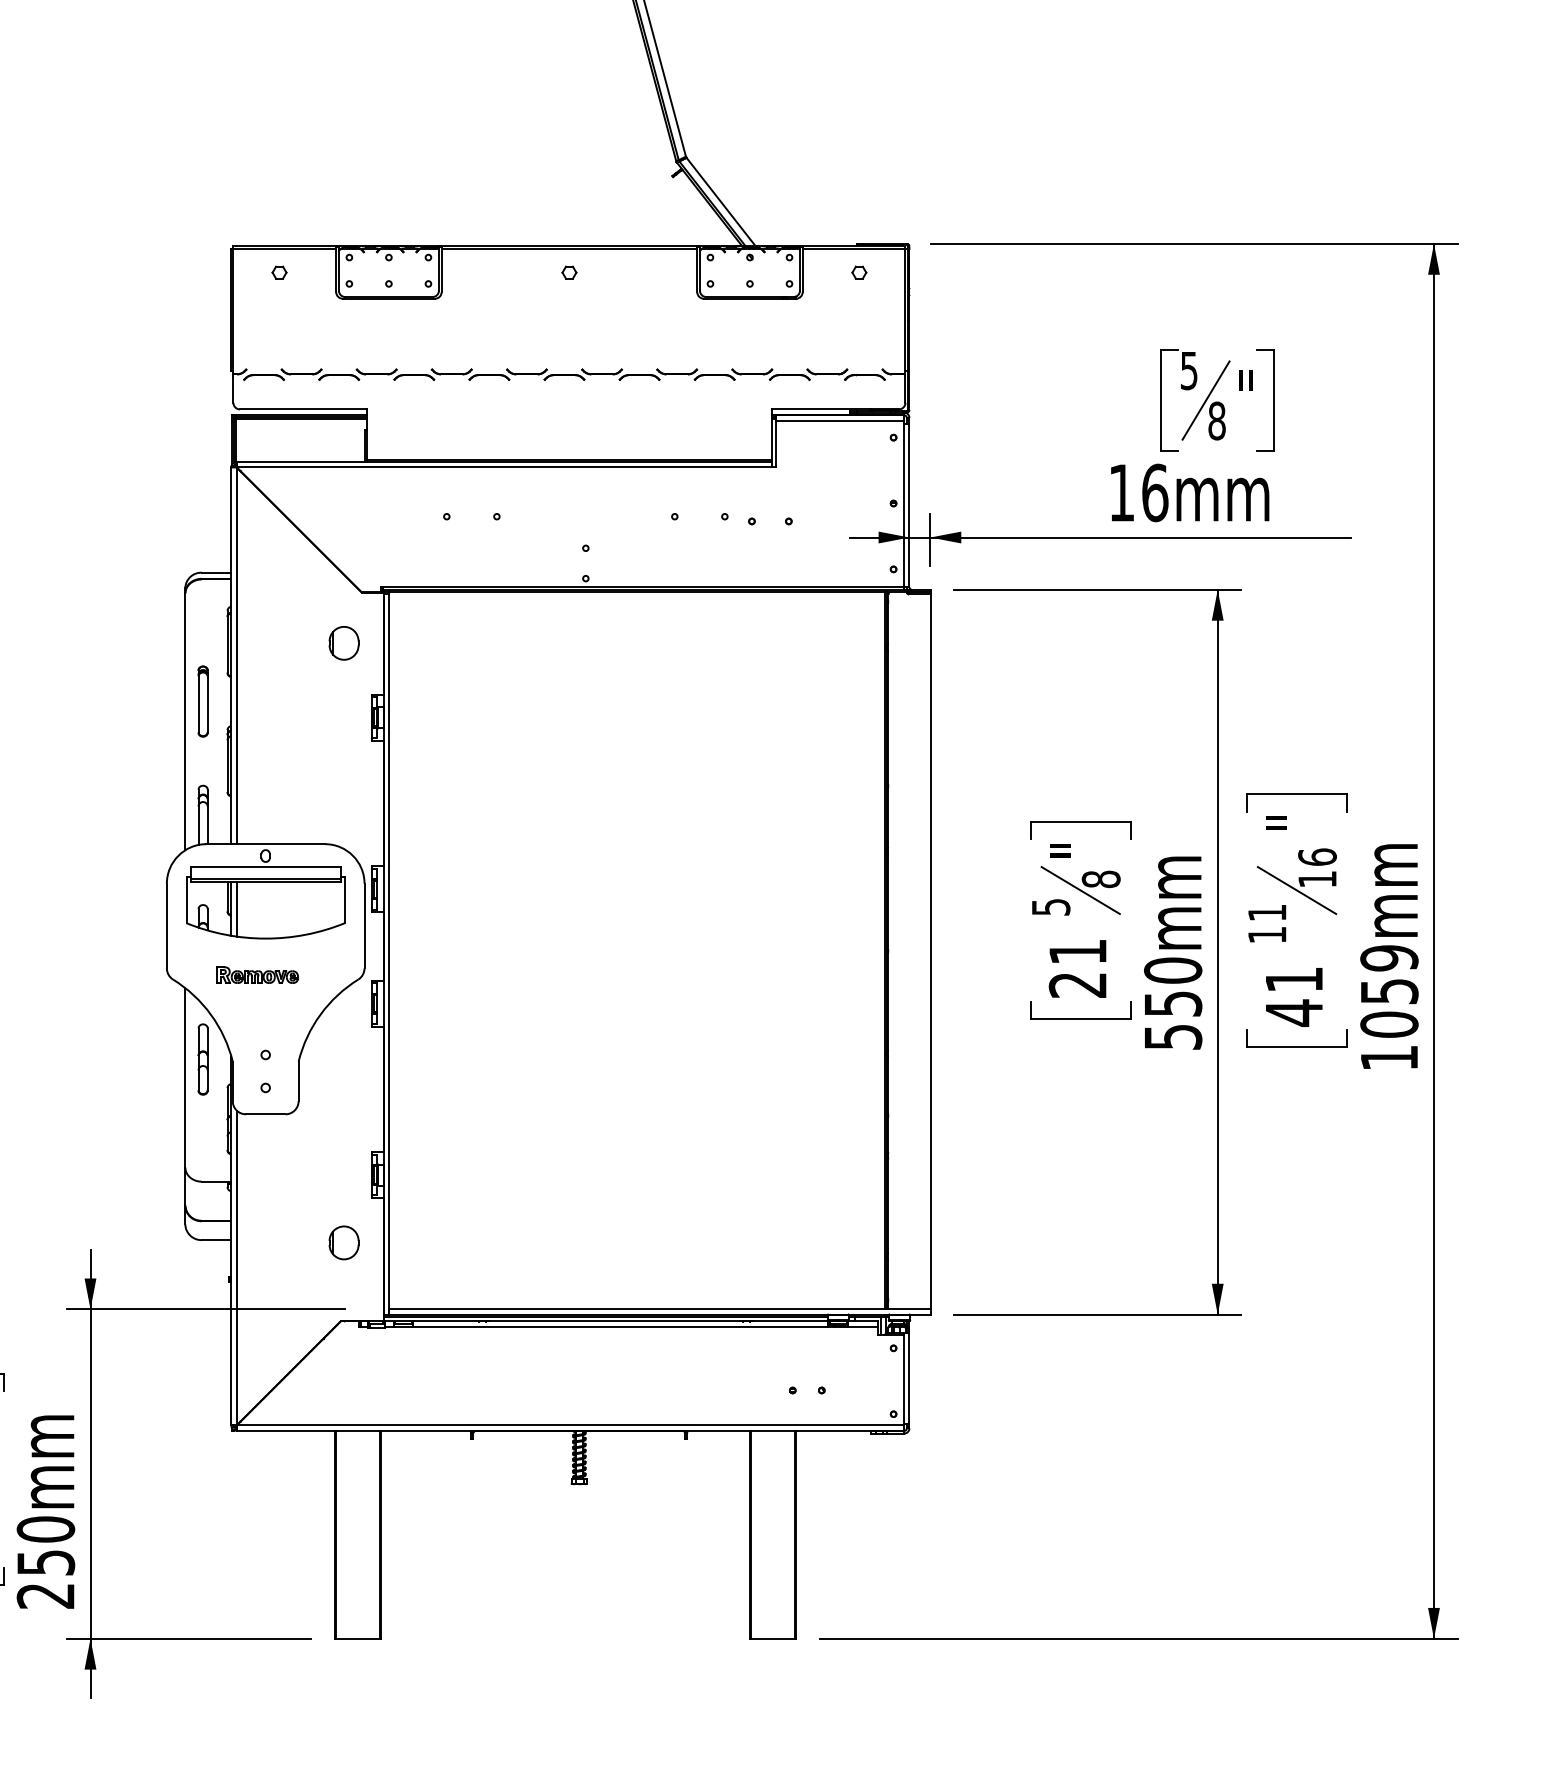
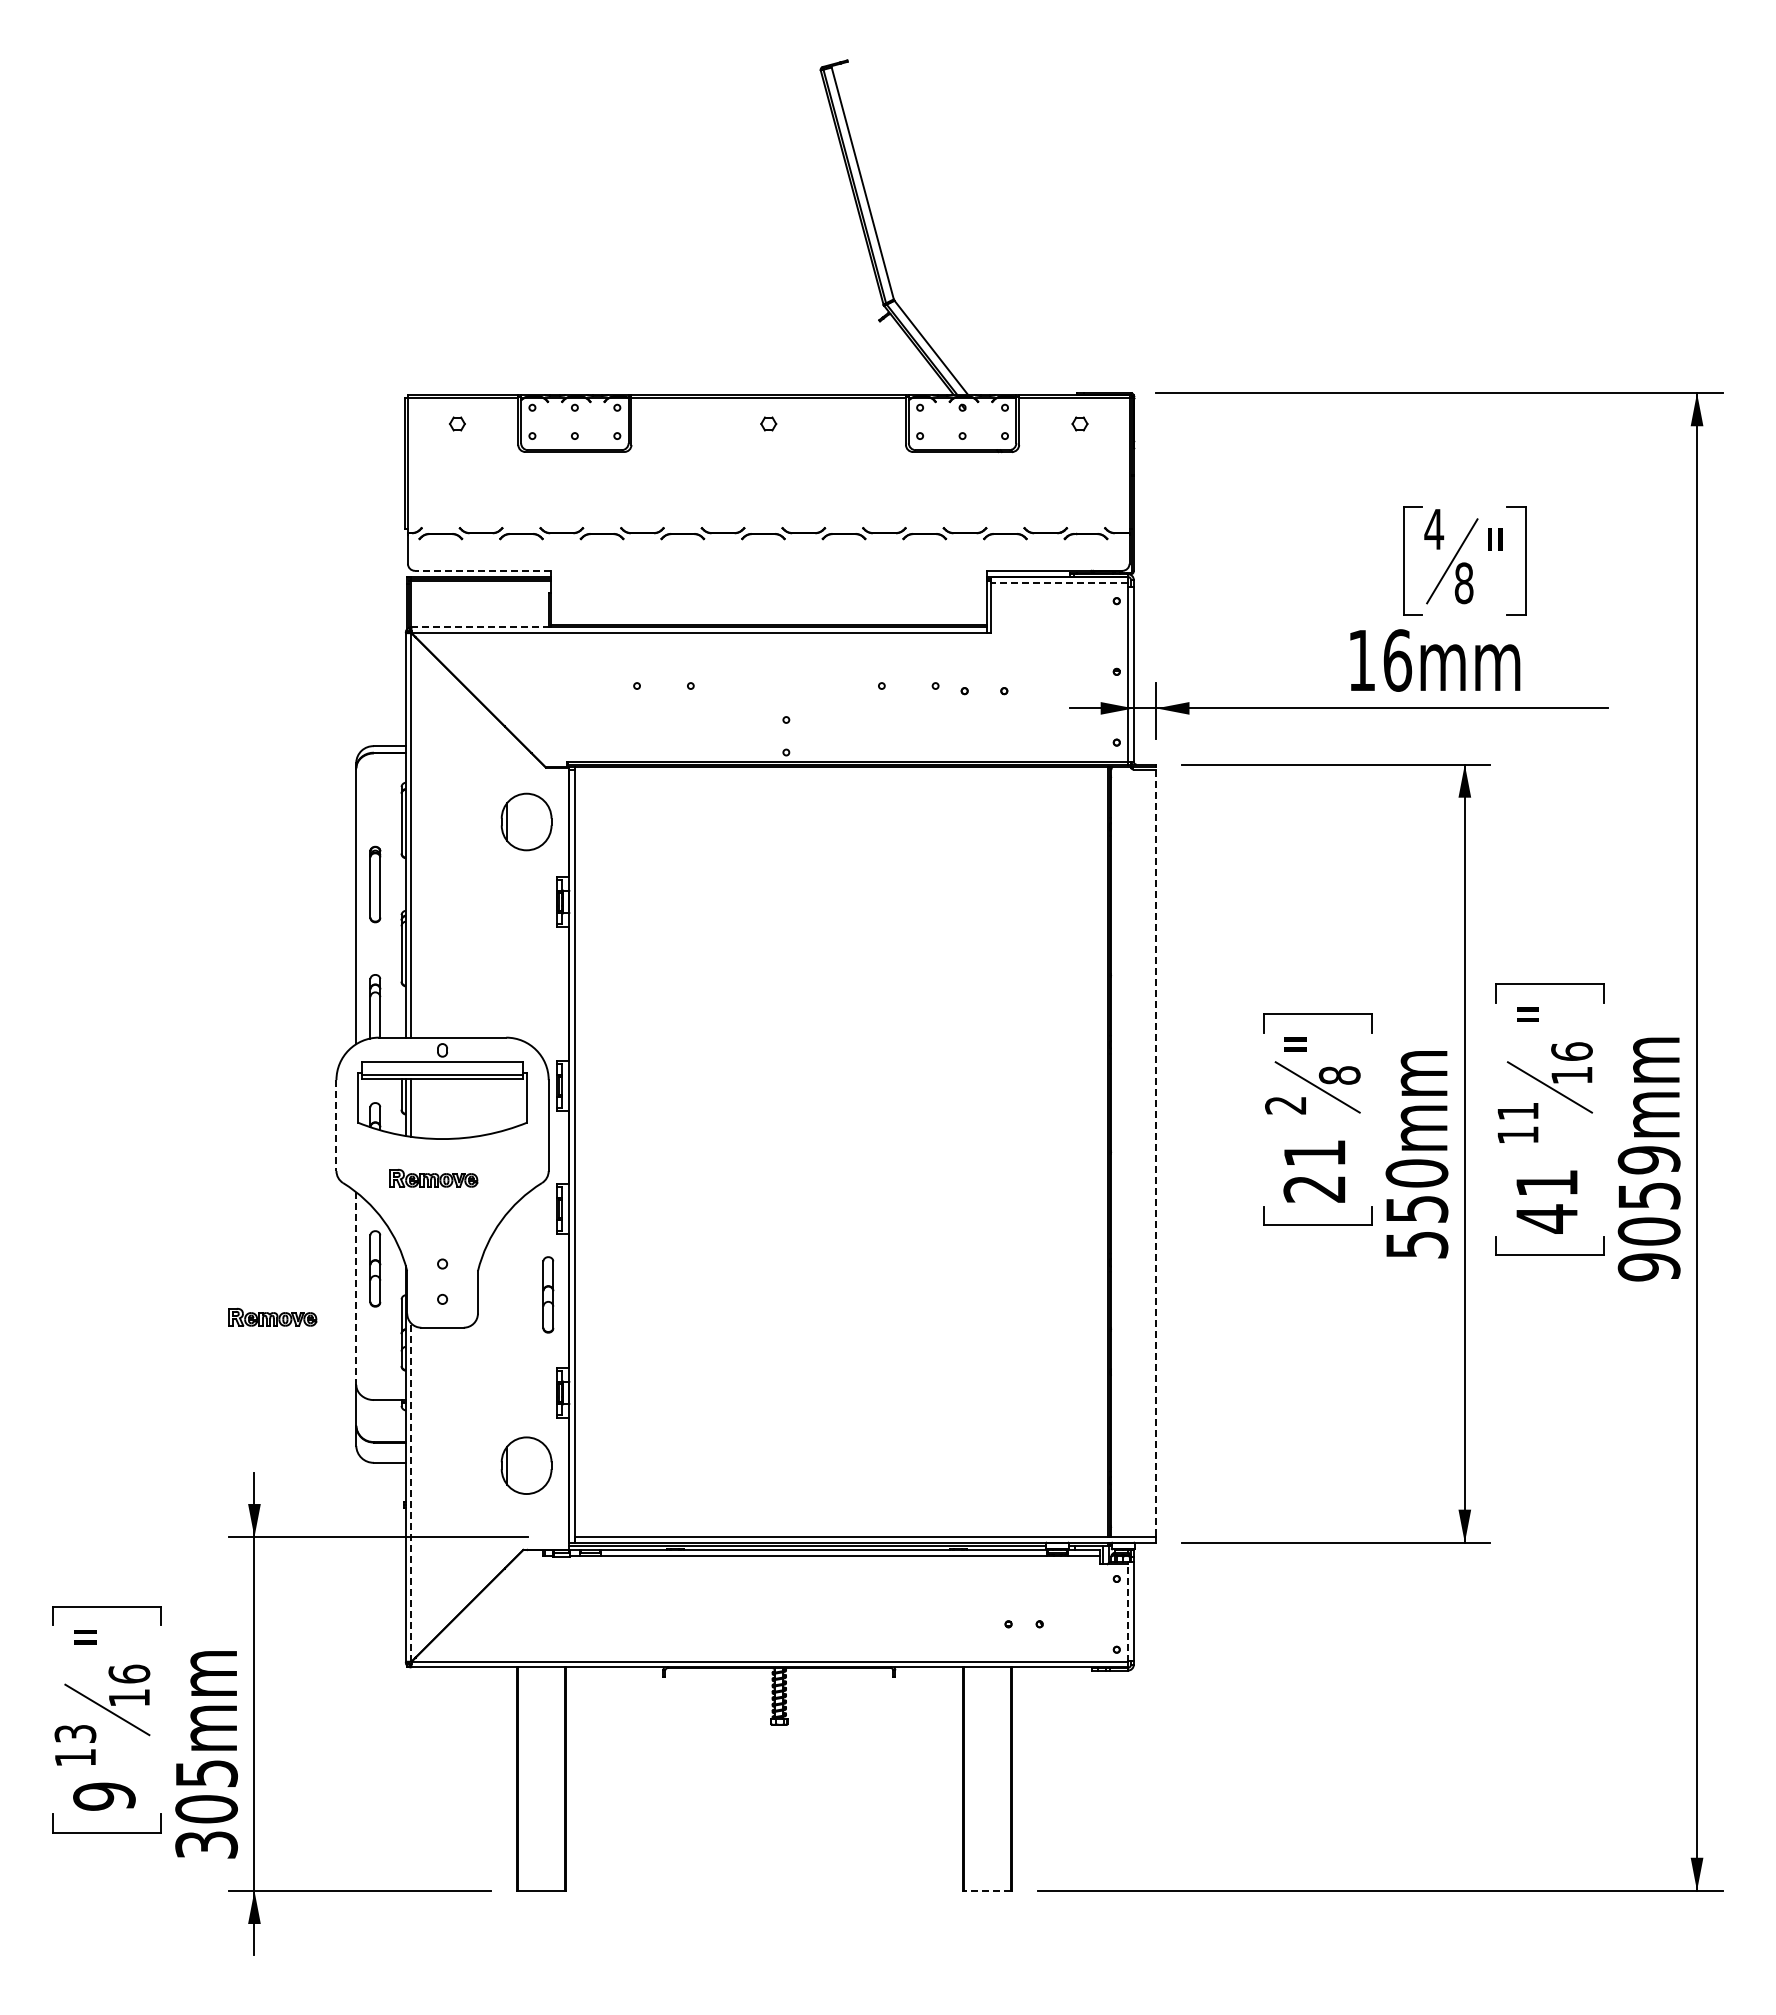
text: (1189, 370) -> (1434, 529), 5 -> 4
line: (302, 409) -> (482, 570), solid -> dashed
line: (840, 420) -> (1059, 582), solid -> dashed
line: (301, 462) -> (481, 627), solid -> dashed
part: (343, 642) -> (526, 821), size x1.6
text: (1050, 907) -> (1285, 1105), 5 -> 2
line: (166, 926) -> (336, 1126), solid -> dashed
line: (930, 952) -> (1156, 1153), solid -> dashed
text: (1388, 1058) -> (1648, 1267), 1059mm -> 9059mm
line: (185, 1078) -> (356, 1289), solid -> dashed
part: (364, 1083) -> (548, 1294), added
part: (107, 1103) -> (272, 1316), added
part: (343, 1242) -> (526, 1465), size x1.6
line: (236, 1267) -> (411, 1492), solid -> dashed
line: (904, 1379) -> (1128, 1612), solid -> dashed
text: (45, 1562) -> (206, 1808), 250mm -> 305mm
line: (772, 1638) -> (986, 1890), solid -> dashed

